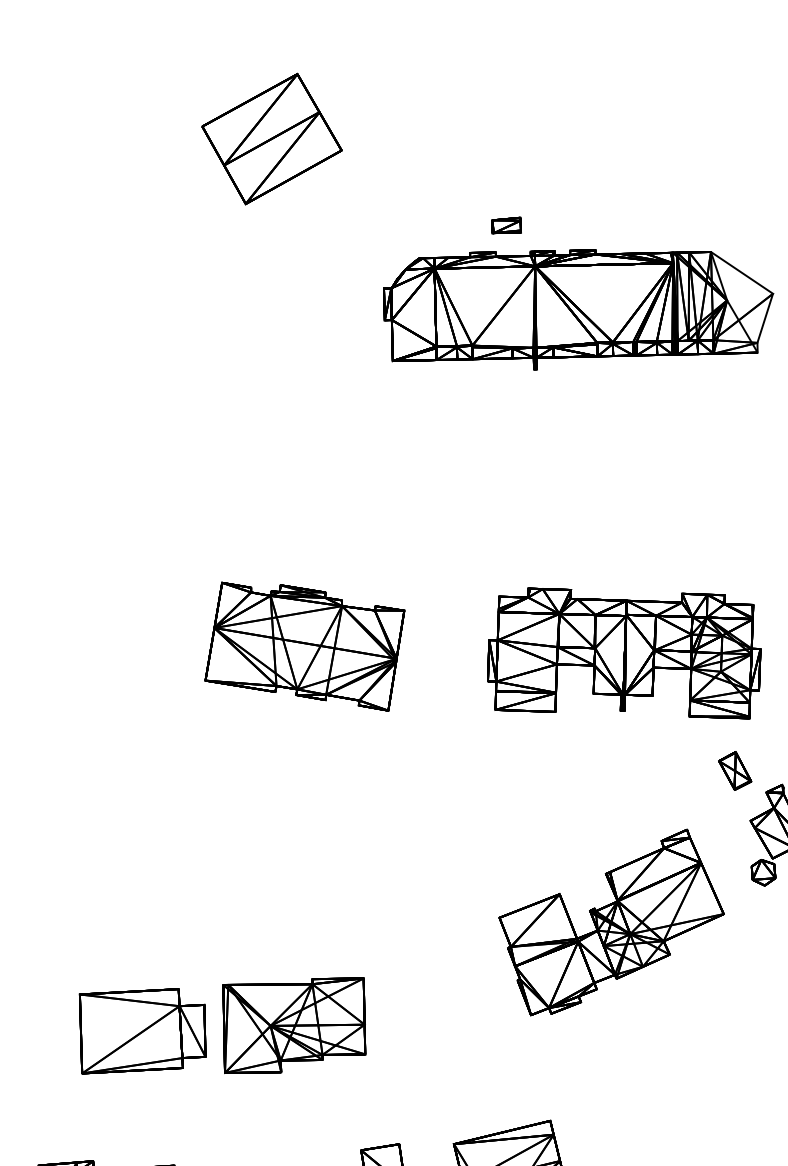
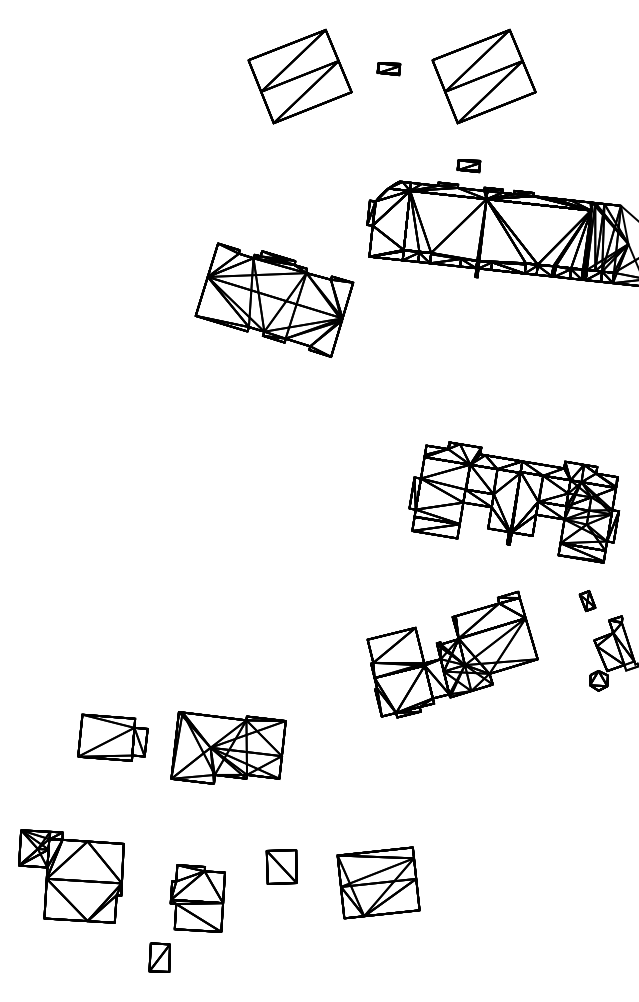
part: (510, 107) -> (483, 76), added
part: (385, 114) -> (388, 69), added
part: (305, 645) -> (274, 299), moved
part: (734, 770) -> (587, 600), size x0.7
part: (612, 922) -> (452, 654), moved
part: (141, 1029) -> (112, 737), size x0.7

